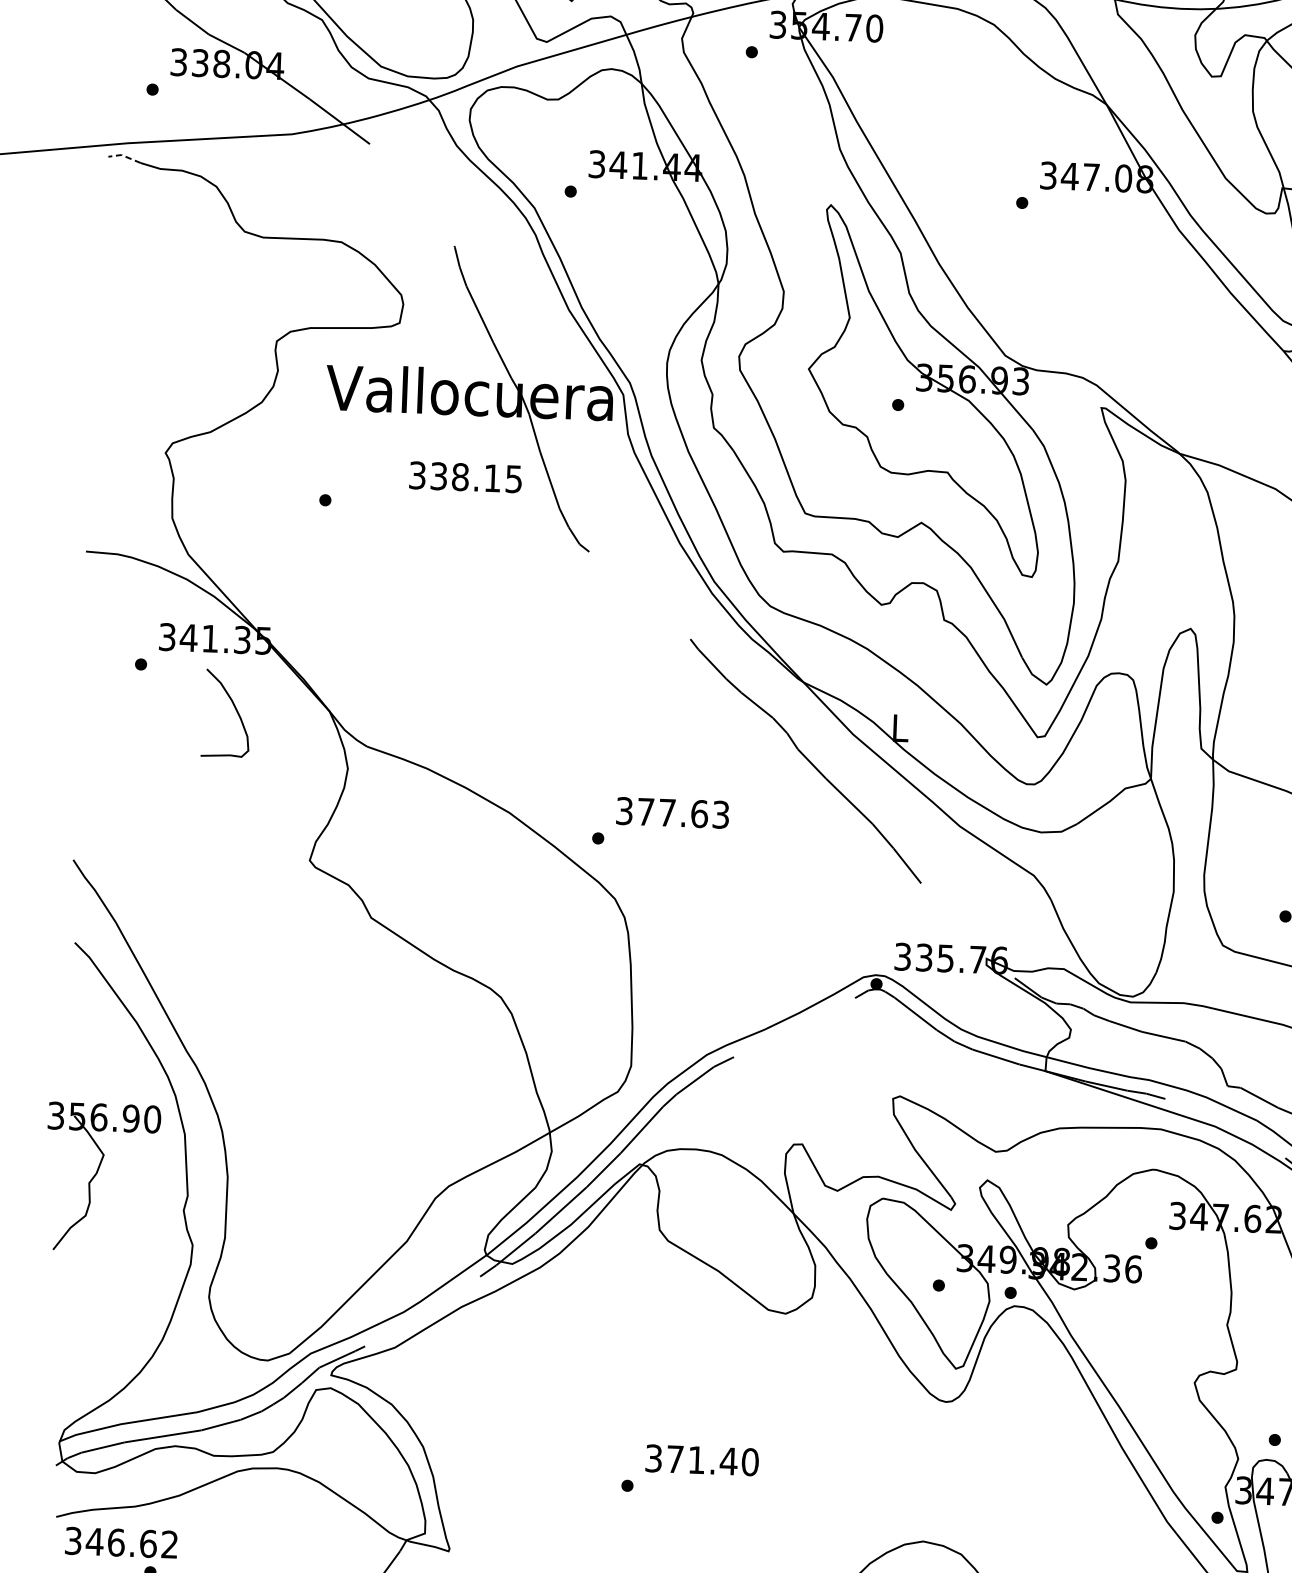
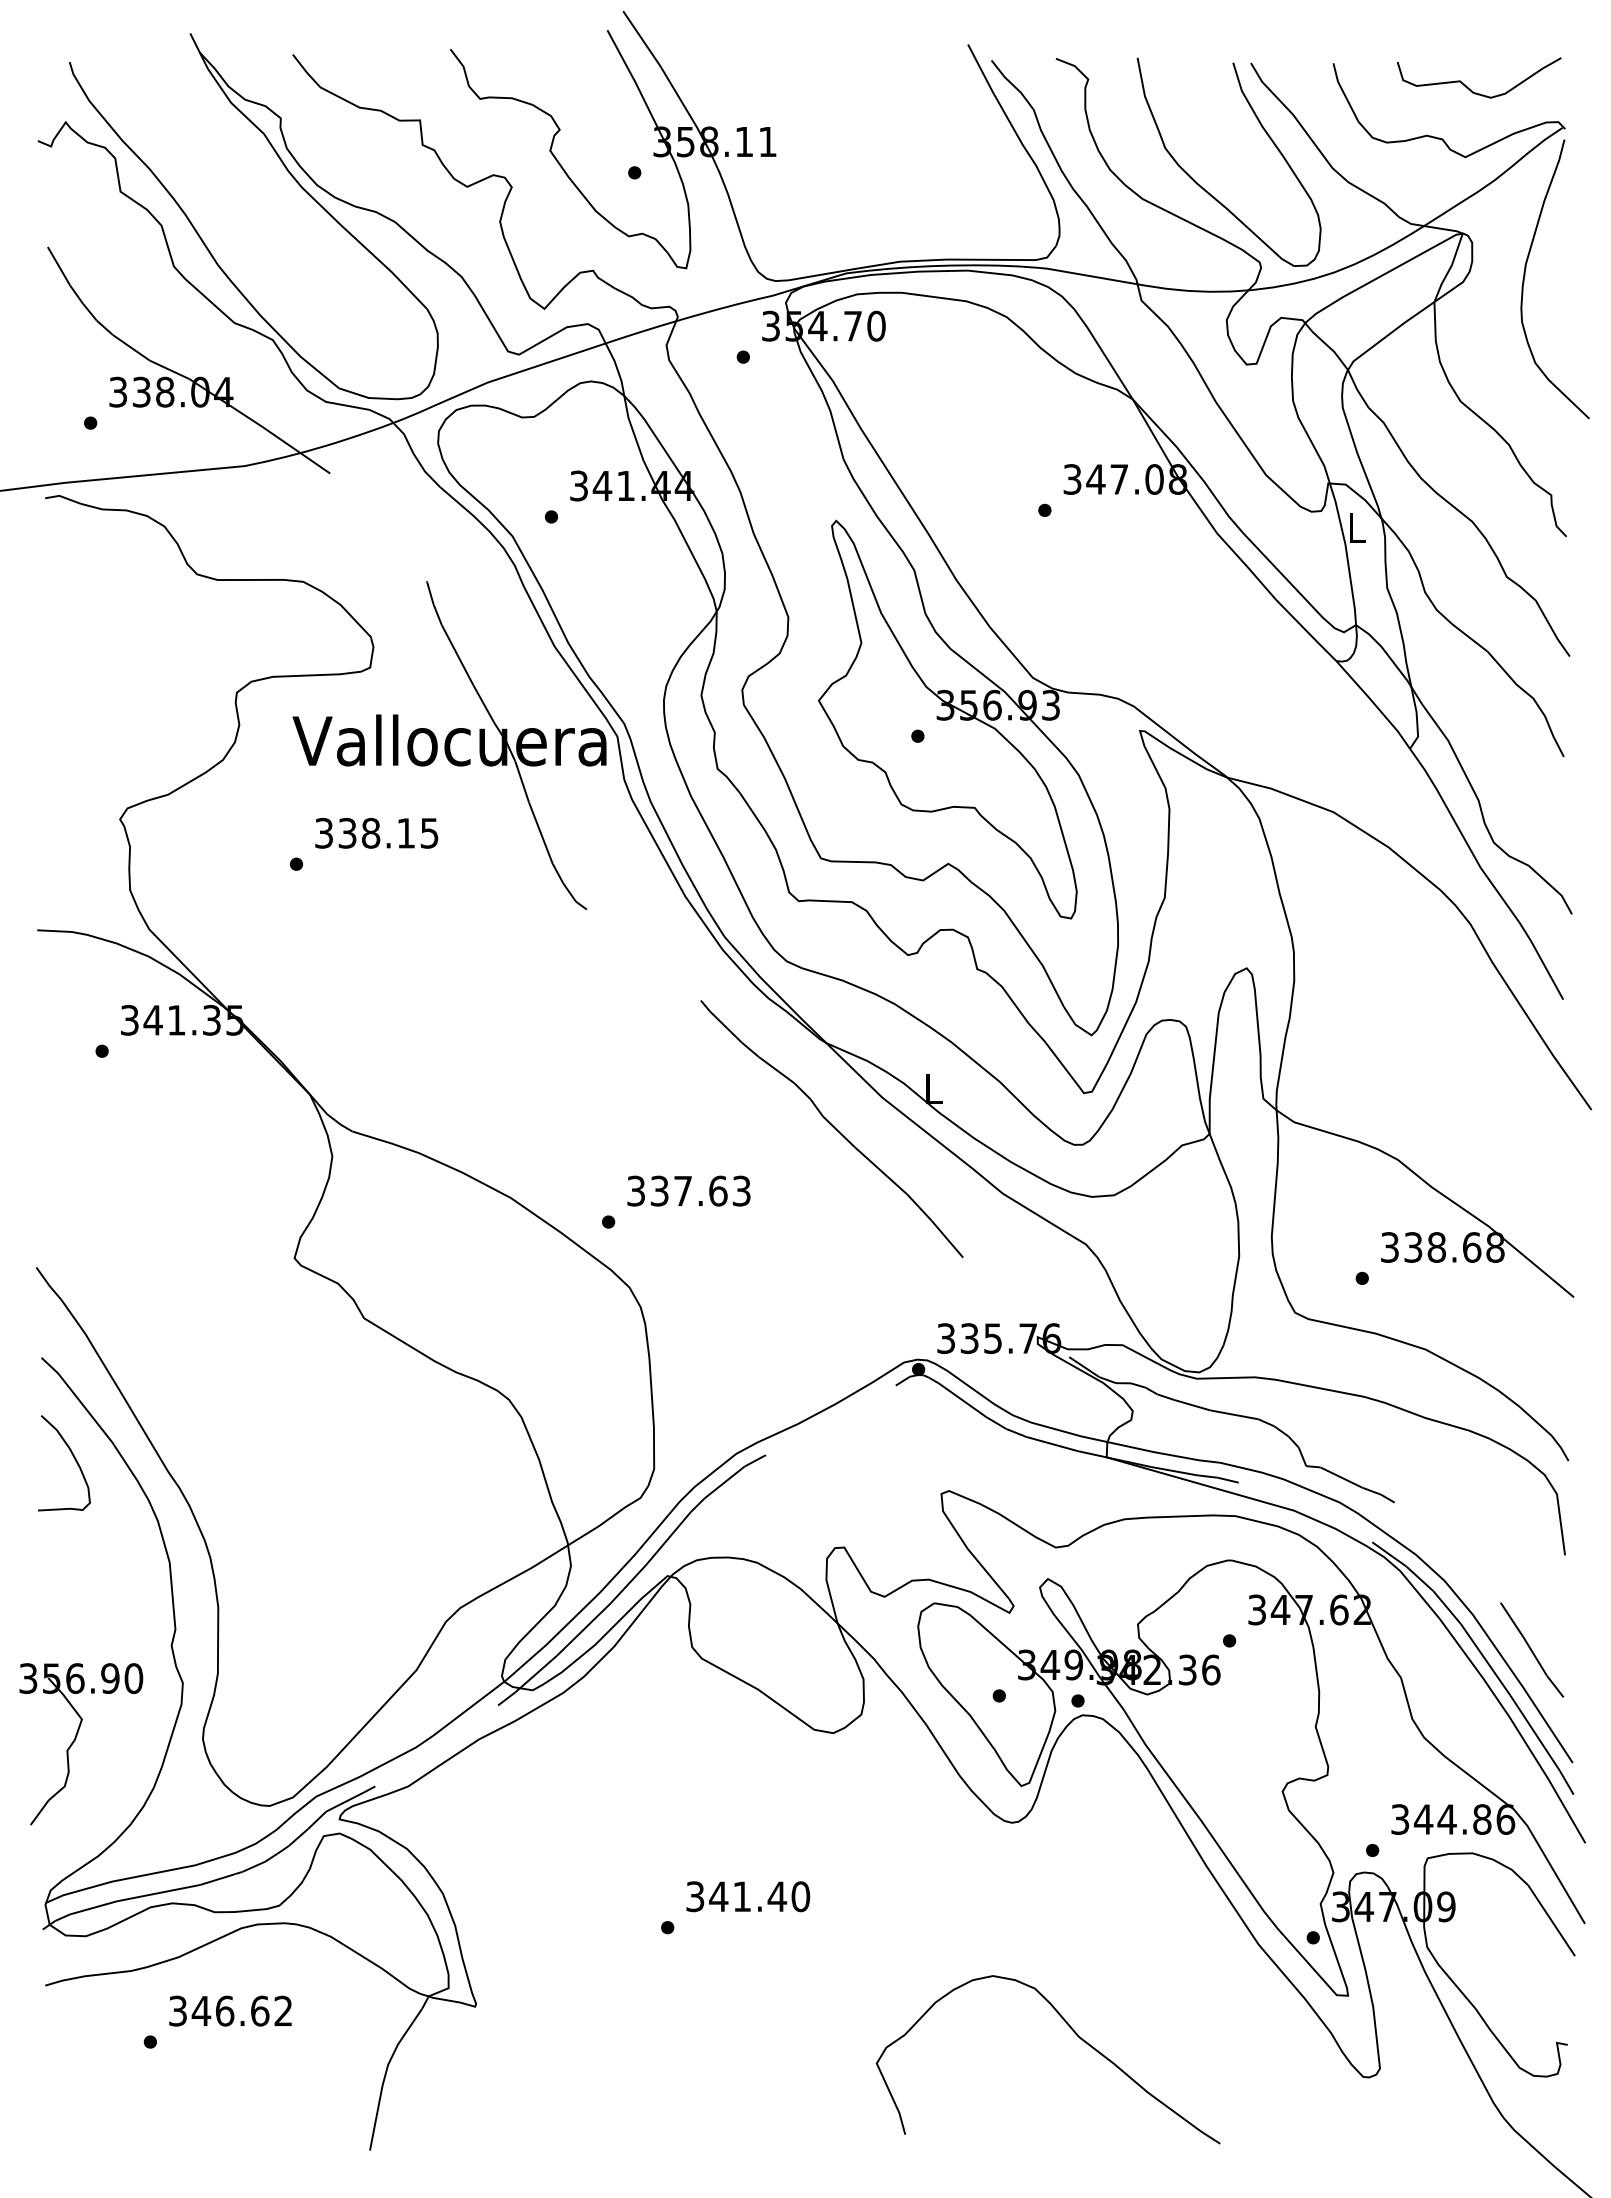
line: (124, 155) -> (62, 496), dashed -> solid
text: (465, 477) -> (376, 833), moved
curve: (235, 710) -> (74, 1459), moved
text: (645, 811) -> (659, 1190), 377.63 -> 337.63
part: (97, 1174) -> (75, 1740), moved
text: (675, 1459) -> (718, 1896), 371.40 -> 341.40
text: (121, 1542) -> (230, 2010), moved

